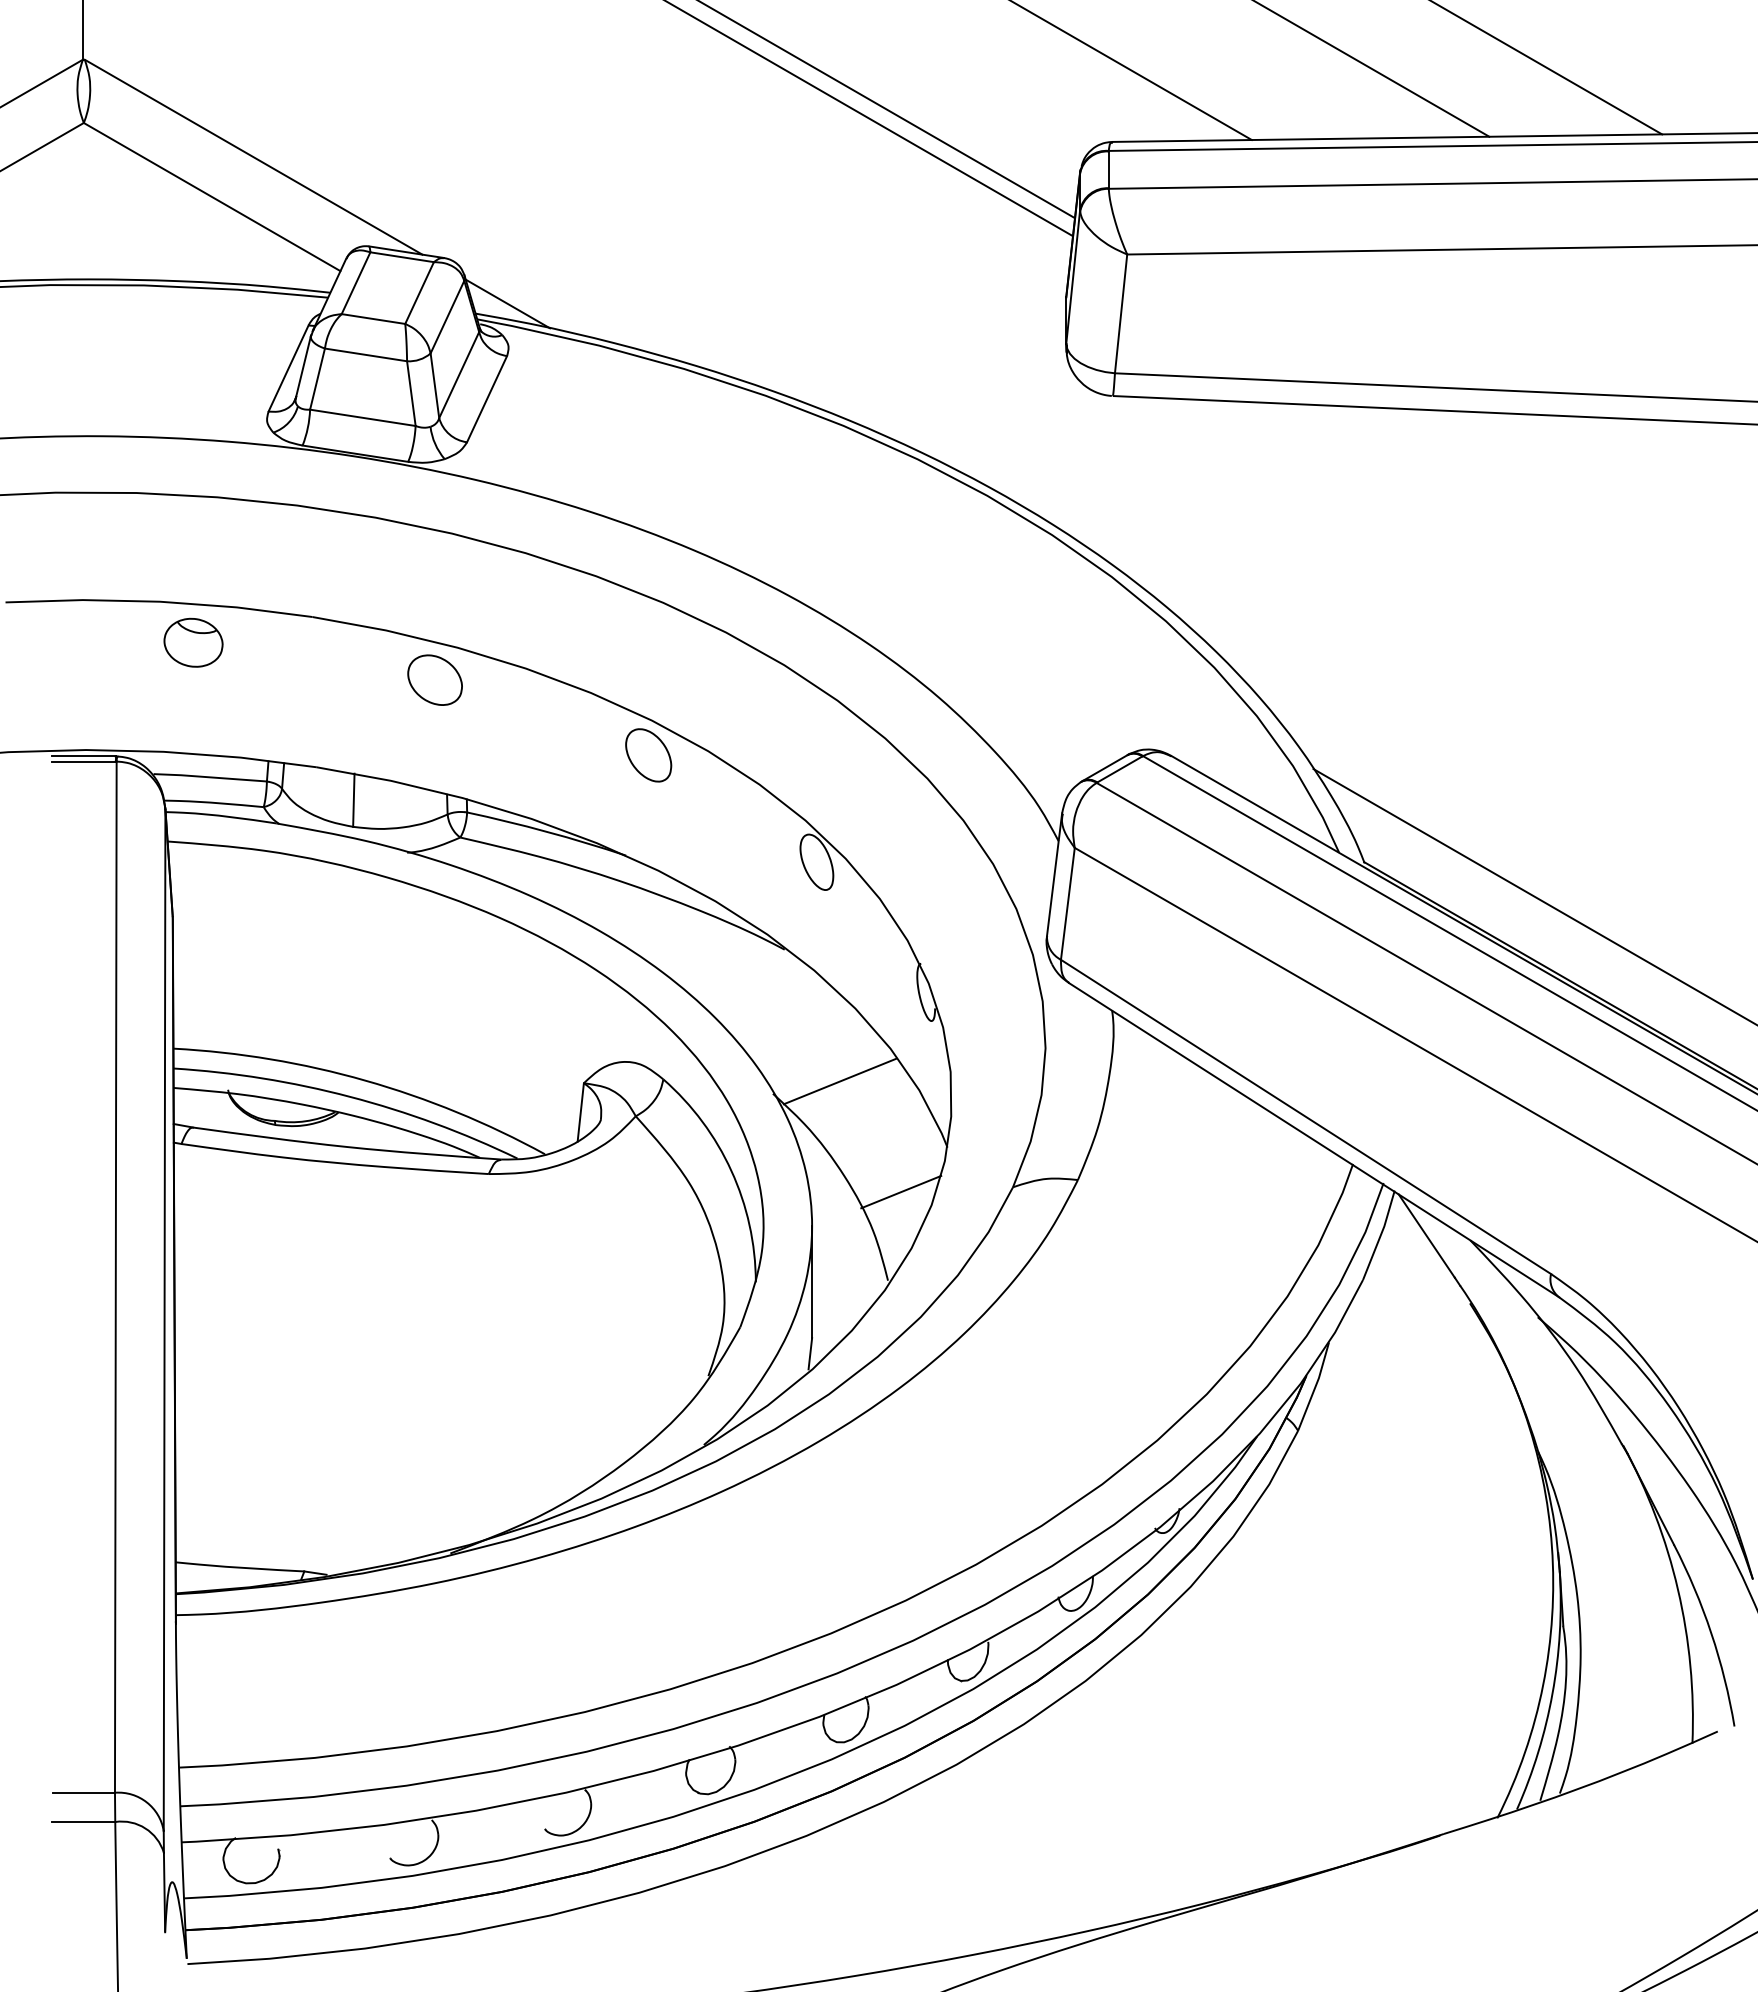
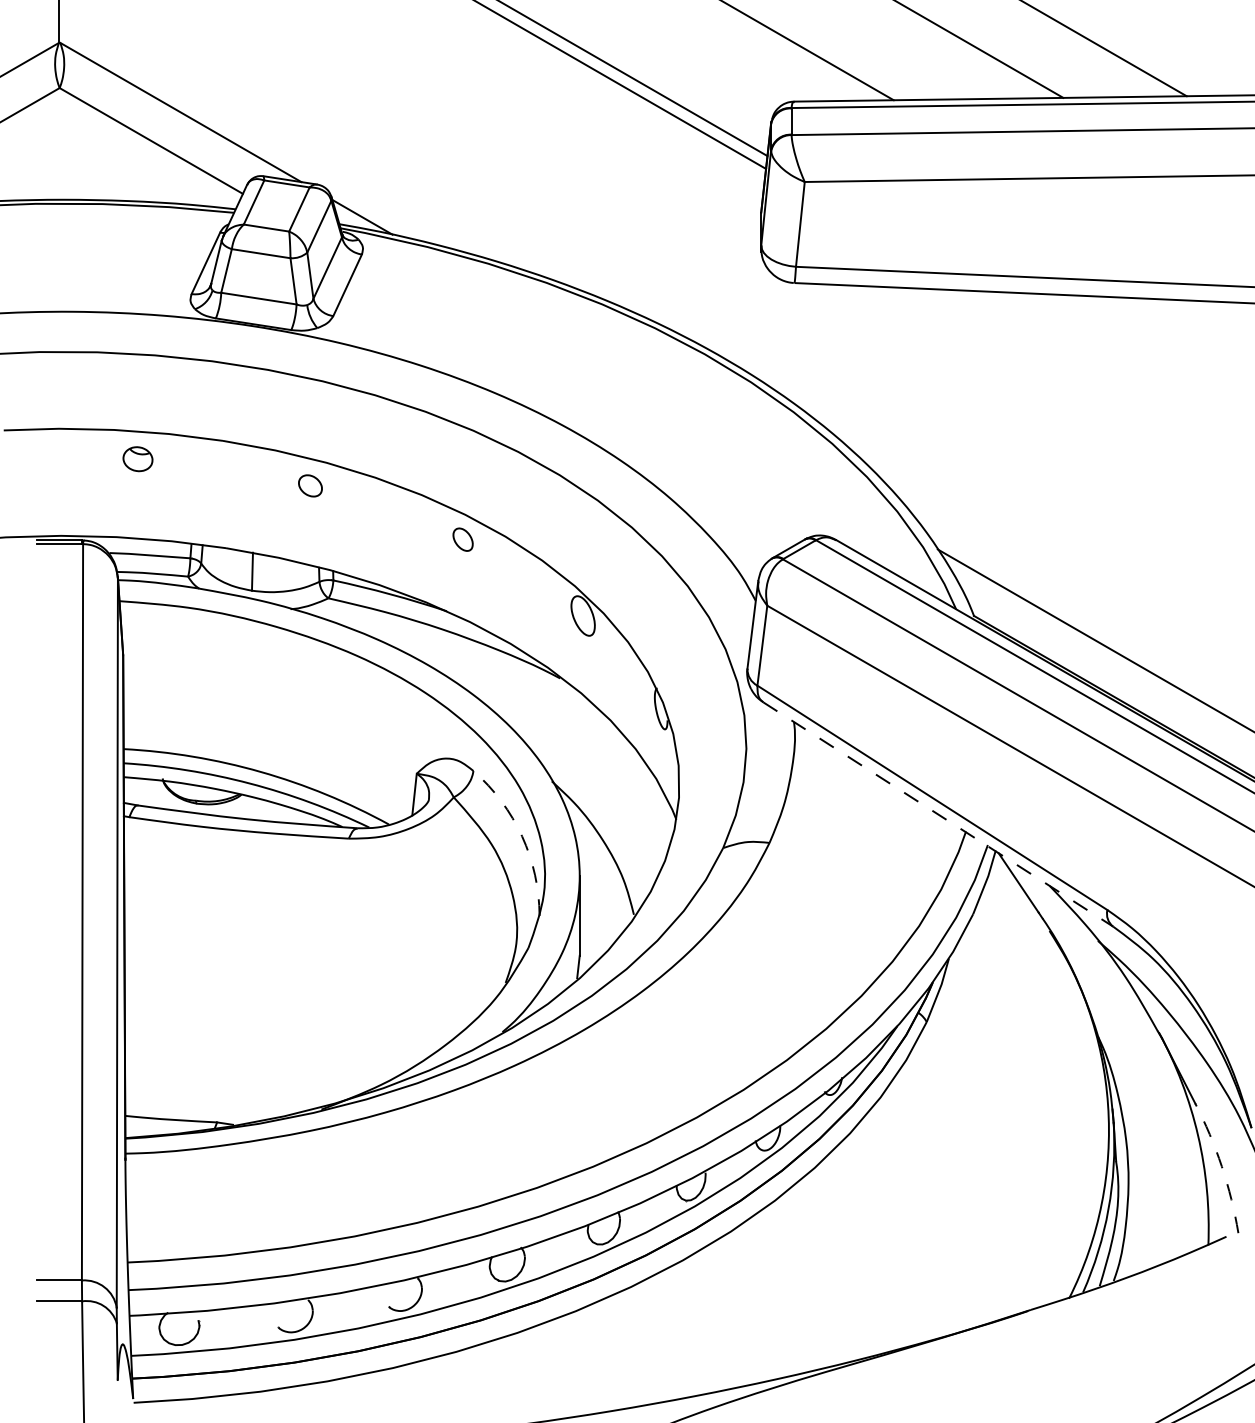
part: (193, 642) -> (137, 459), size x0.7
part: (434, 679) -> (310, 485), size x0.6
part: (648, 755) -> (462, 539), size x0.6
line: (839, 1081) -> (599, 772), removed
line: (1314, 1140) -> (938, 814), solid -> dashed
arc: (731, 1170) -> (522, 836), solid -> dashed
line: (901, 1191) -> (643, 851), removed
arc: (1711, 1633) -> (1221, 1166), solid -> dashed

